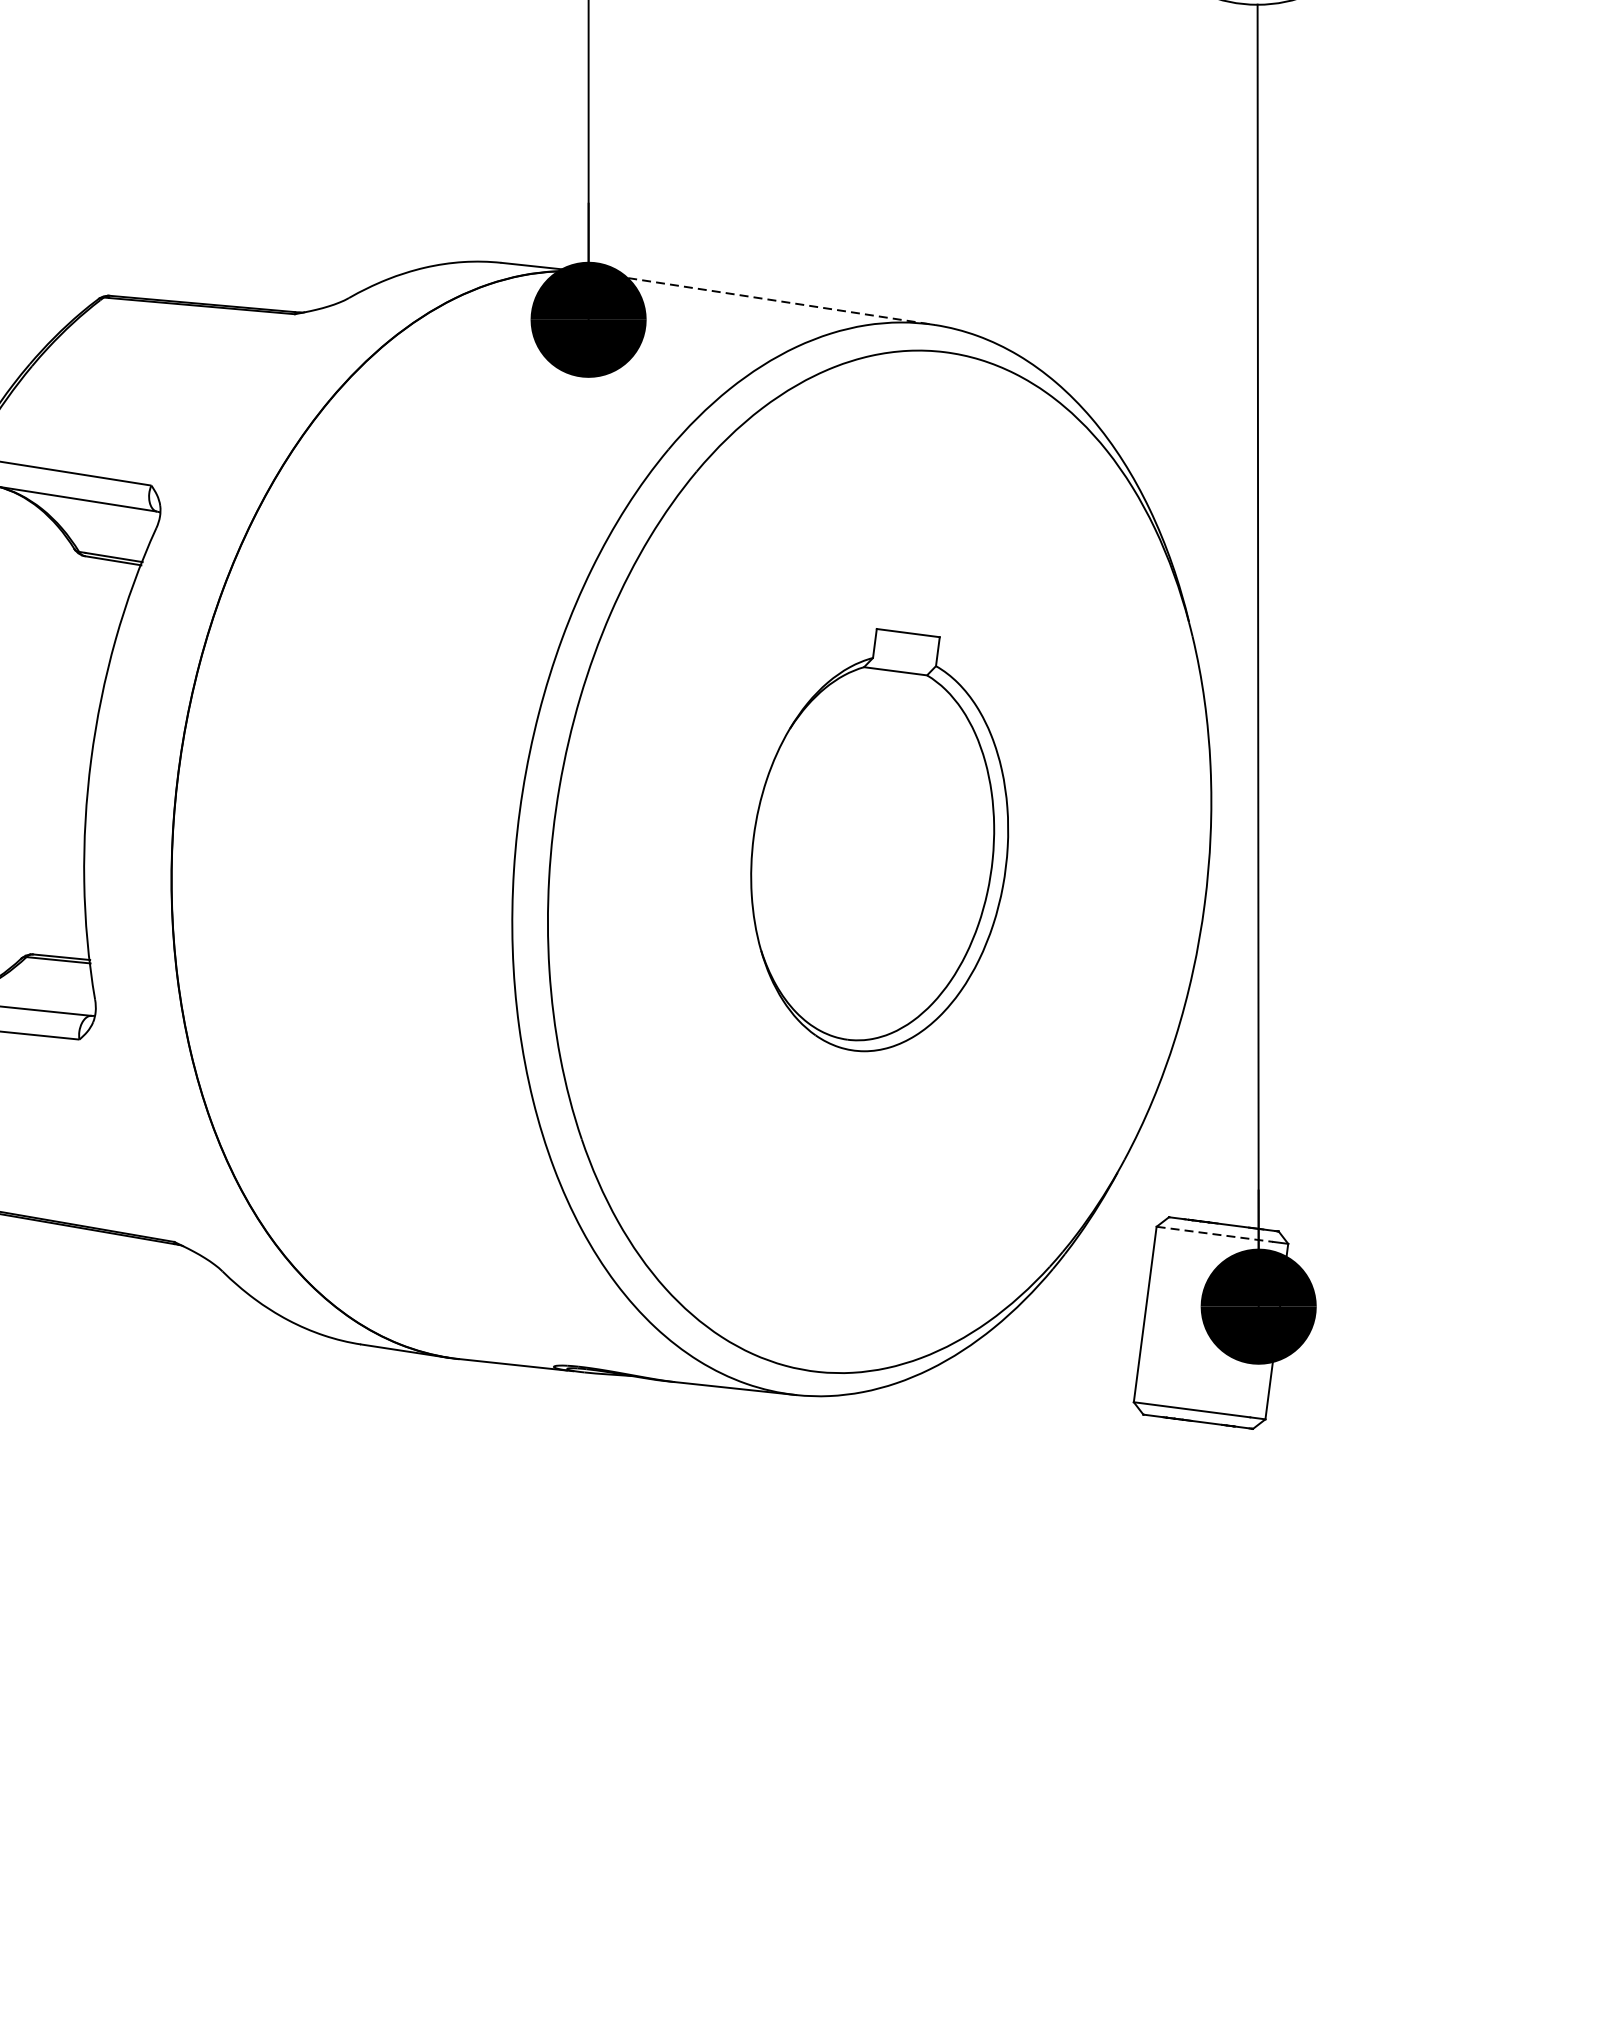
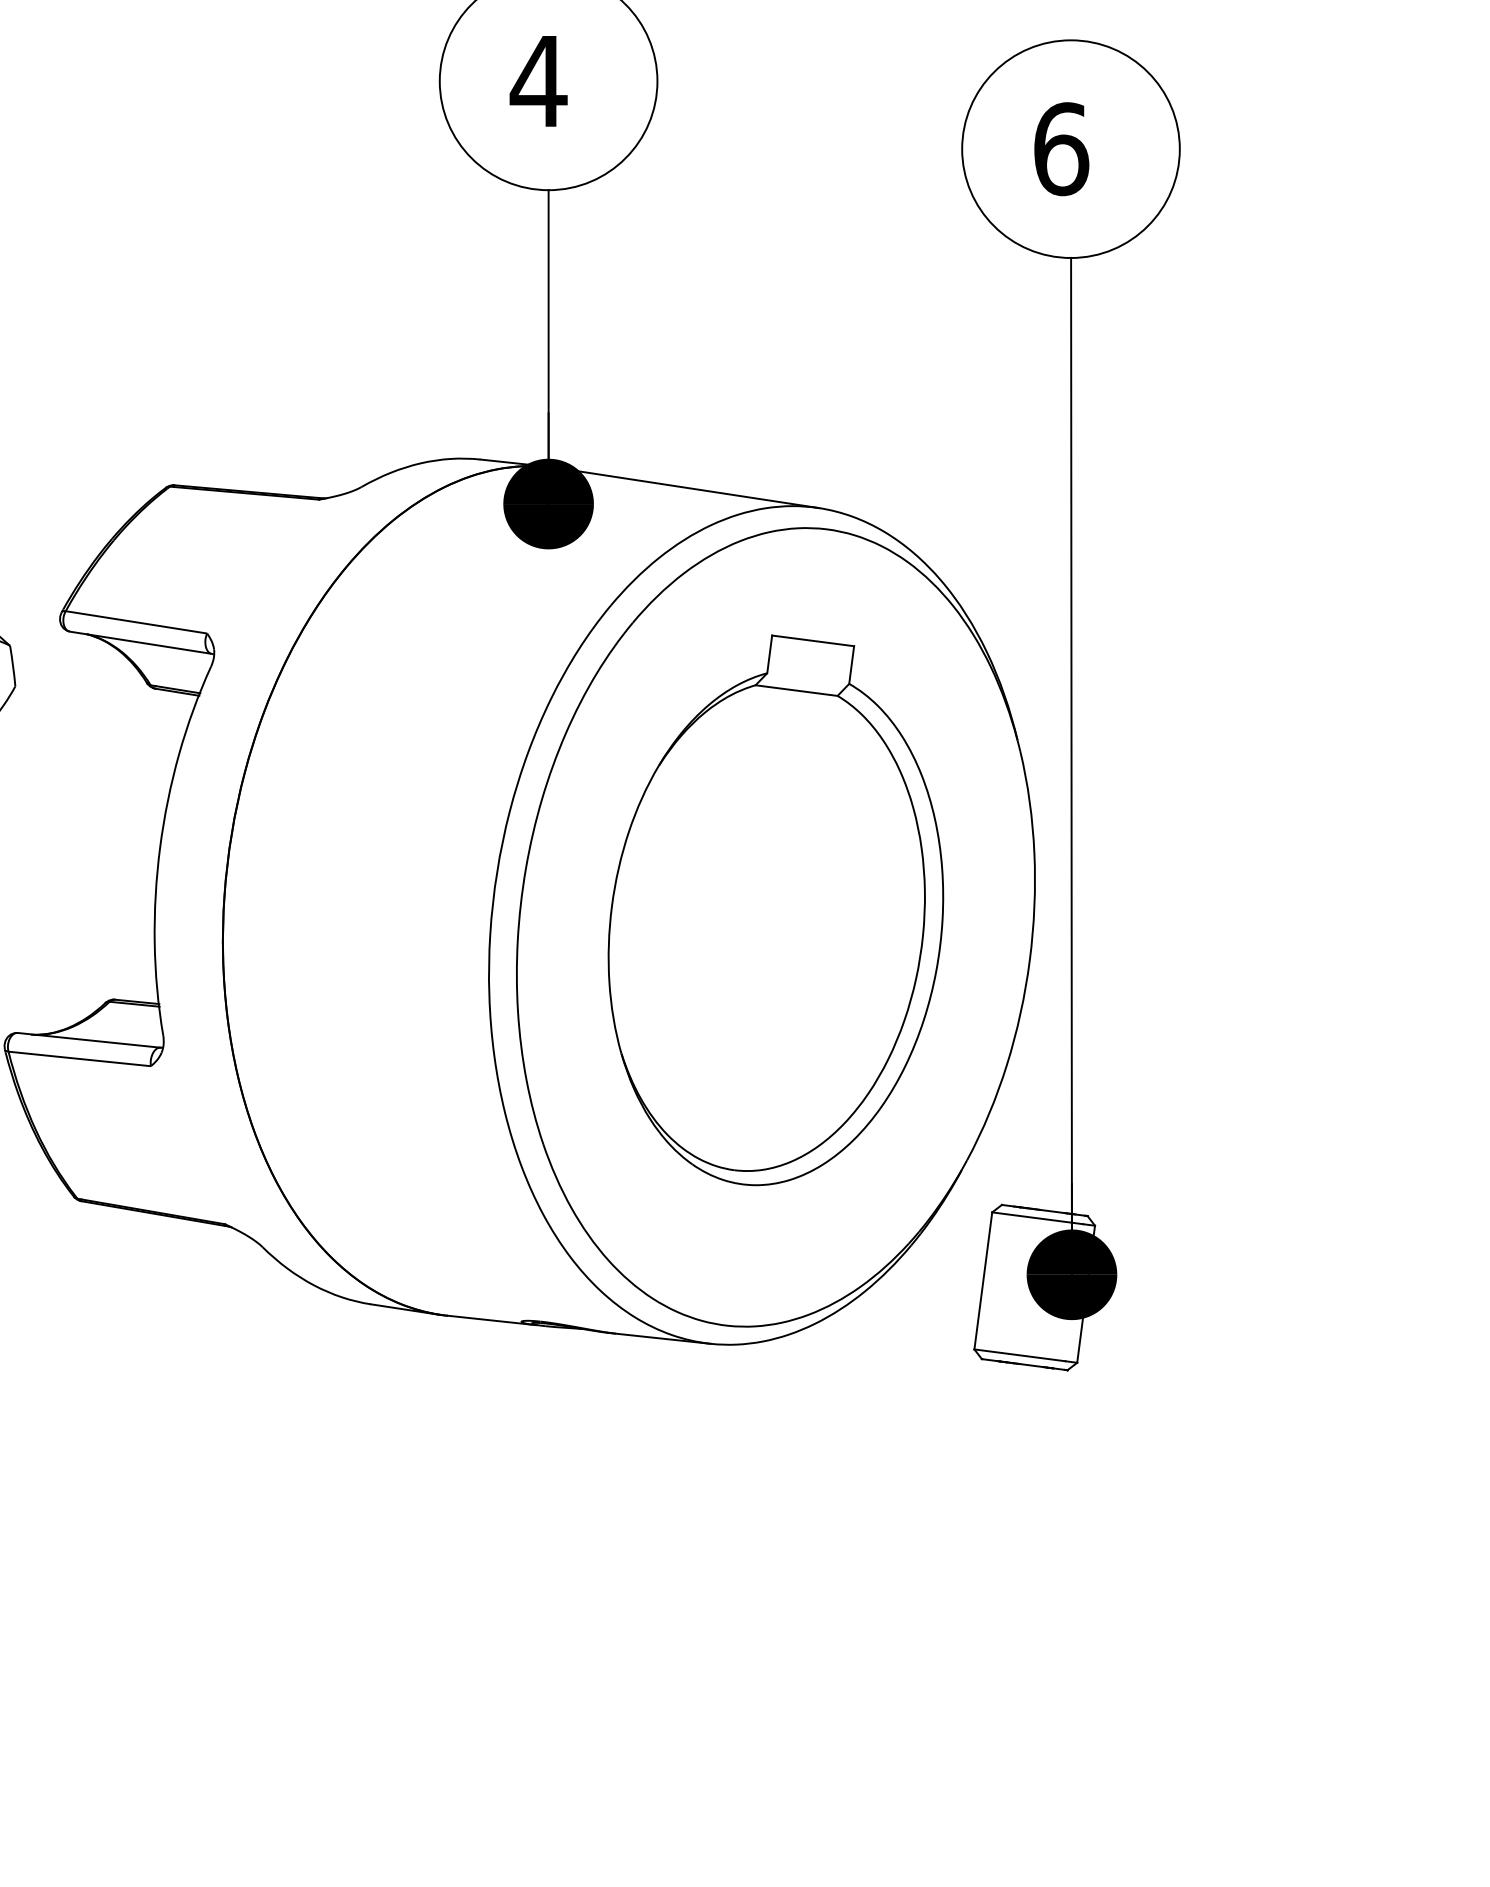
line: (767, 299) -> (688, 488), dashed -> solid
part: (879, 840) -> (775, 910), size x1.67
line: (1214, 1234) -> (1037, 1218), dashed -> solid

